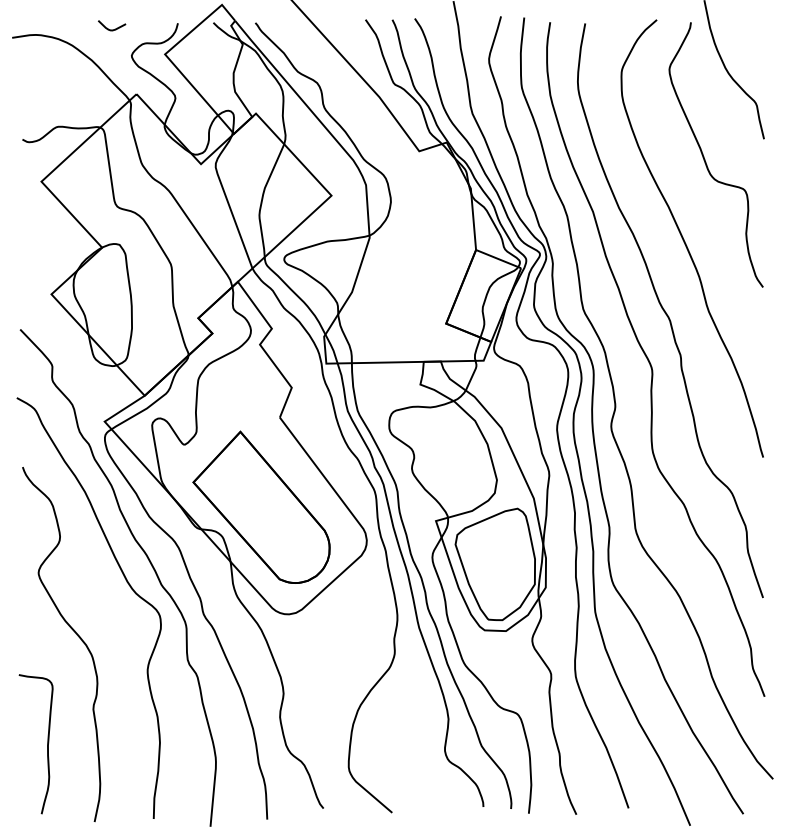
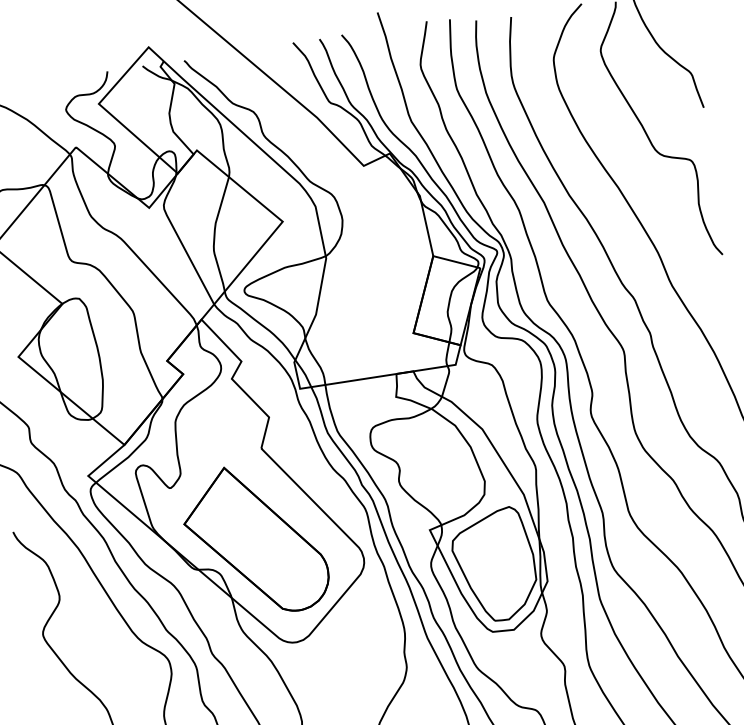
curve: (112, 29) -> (43, 86), removed

